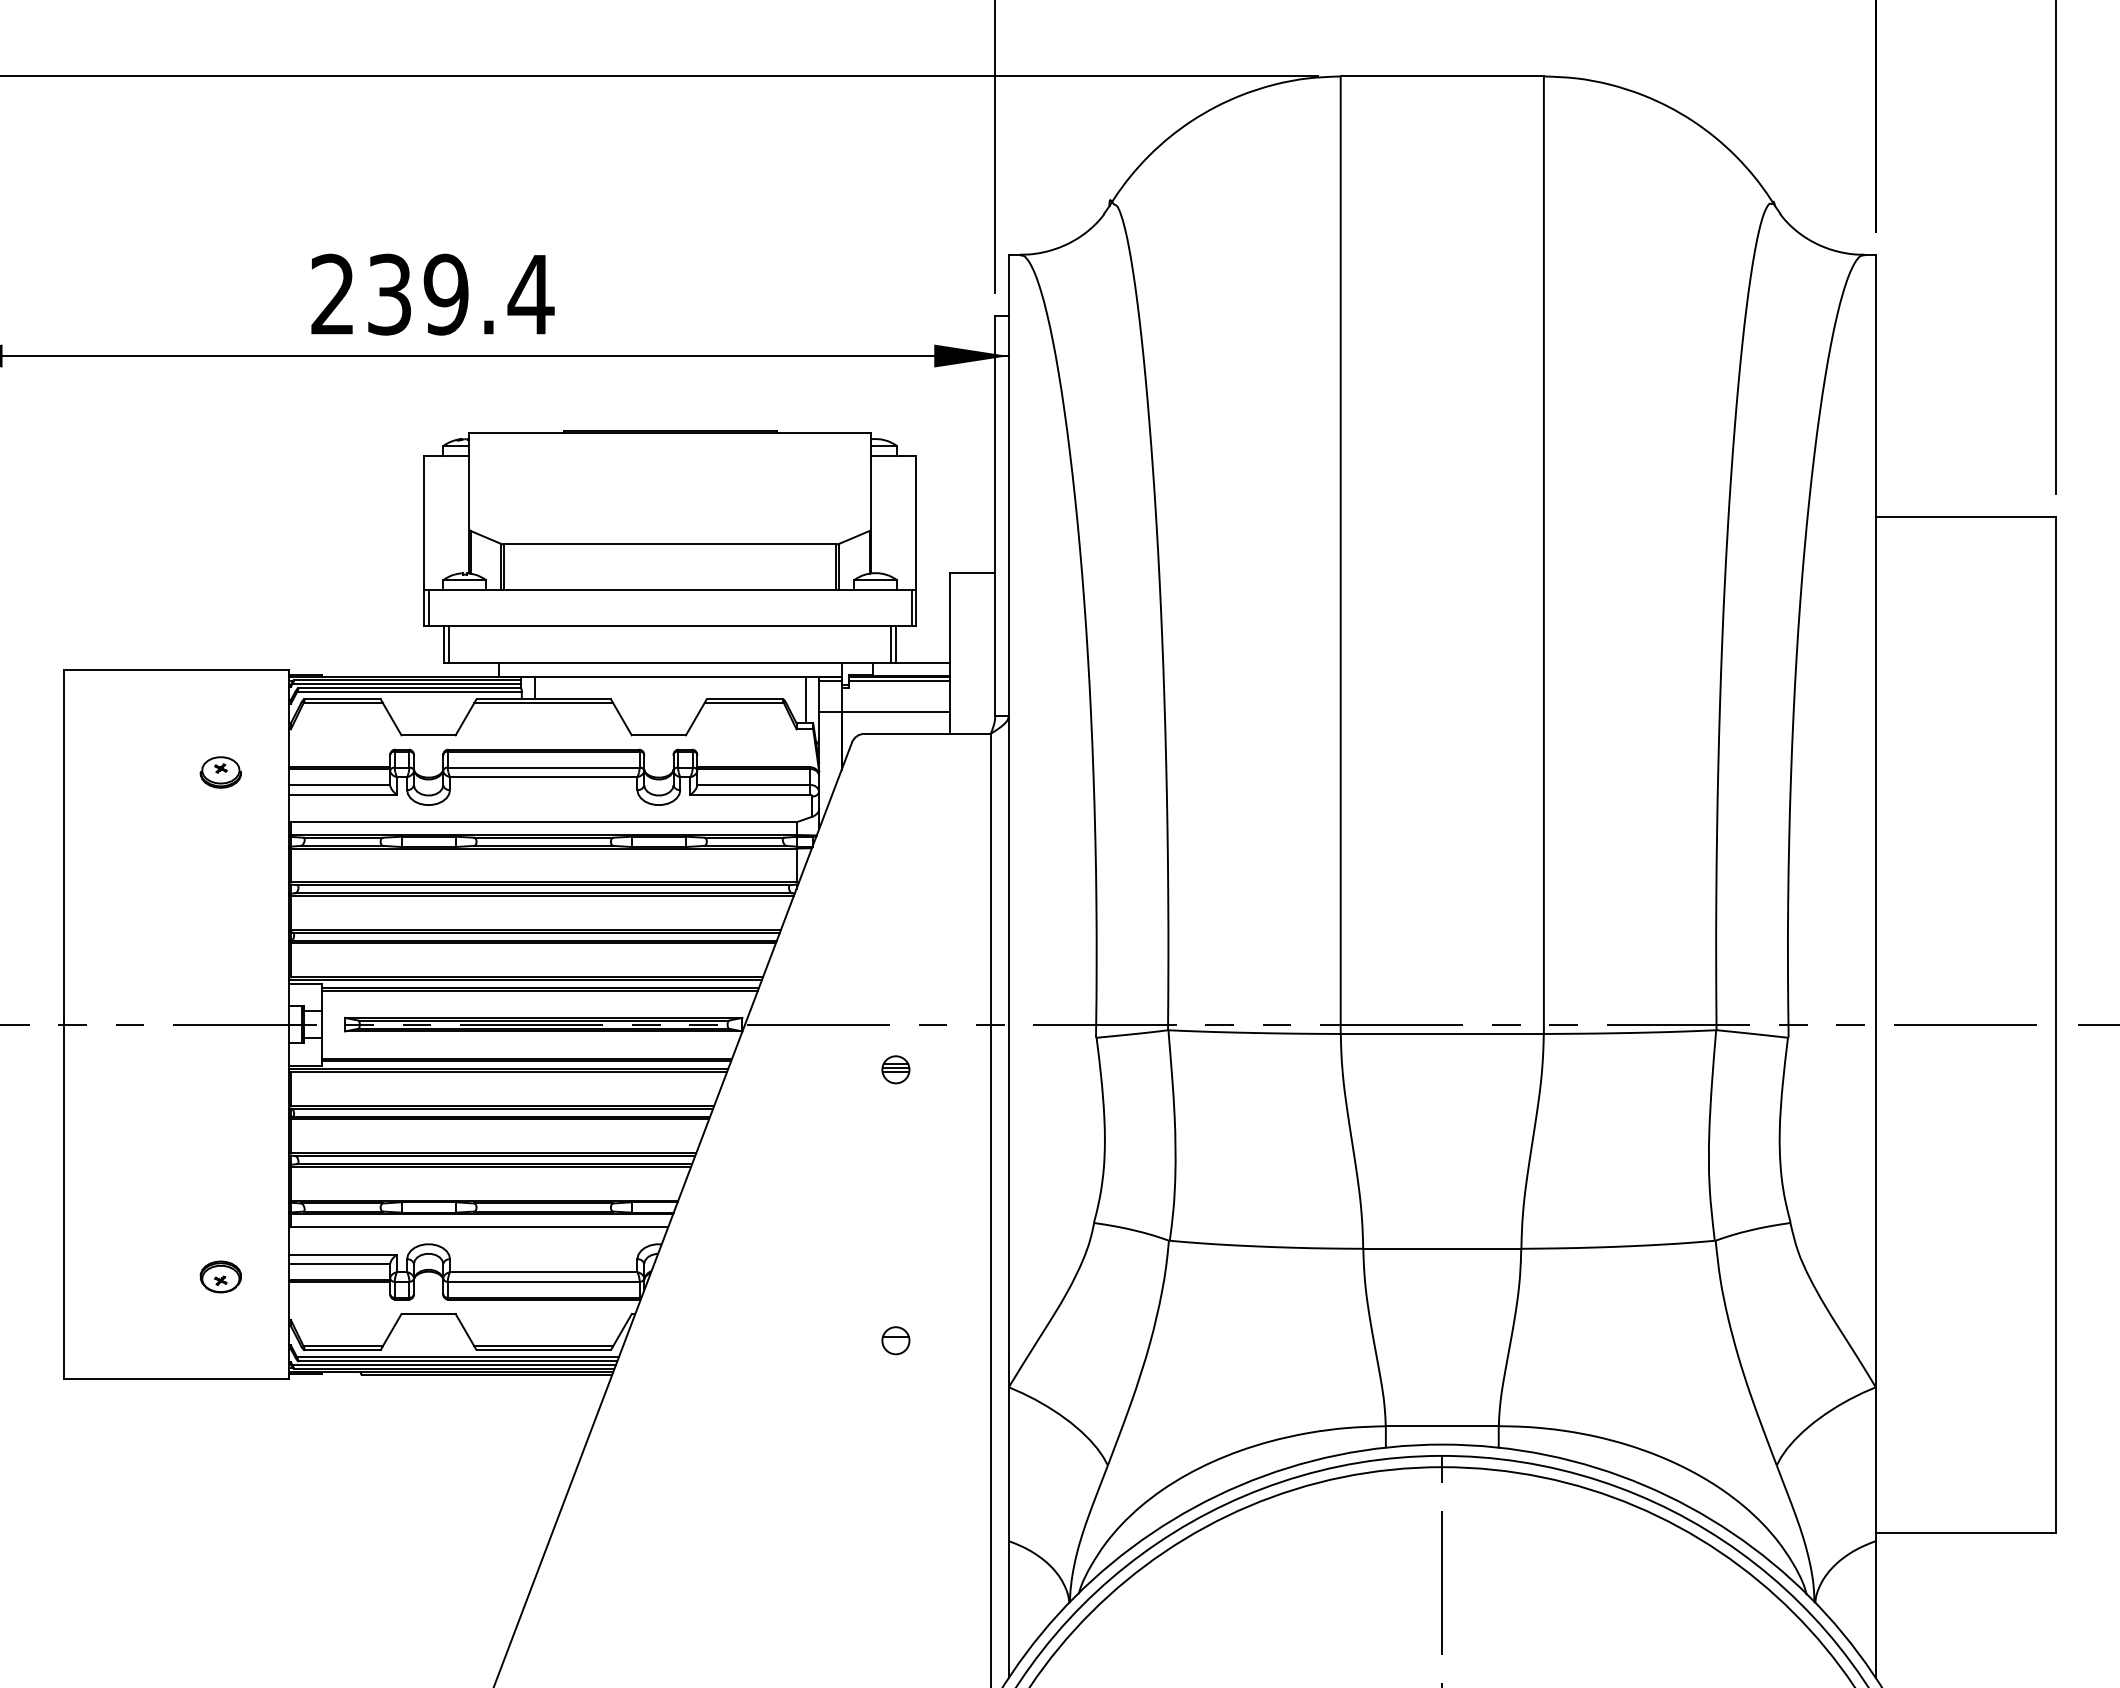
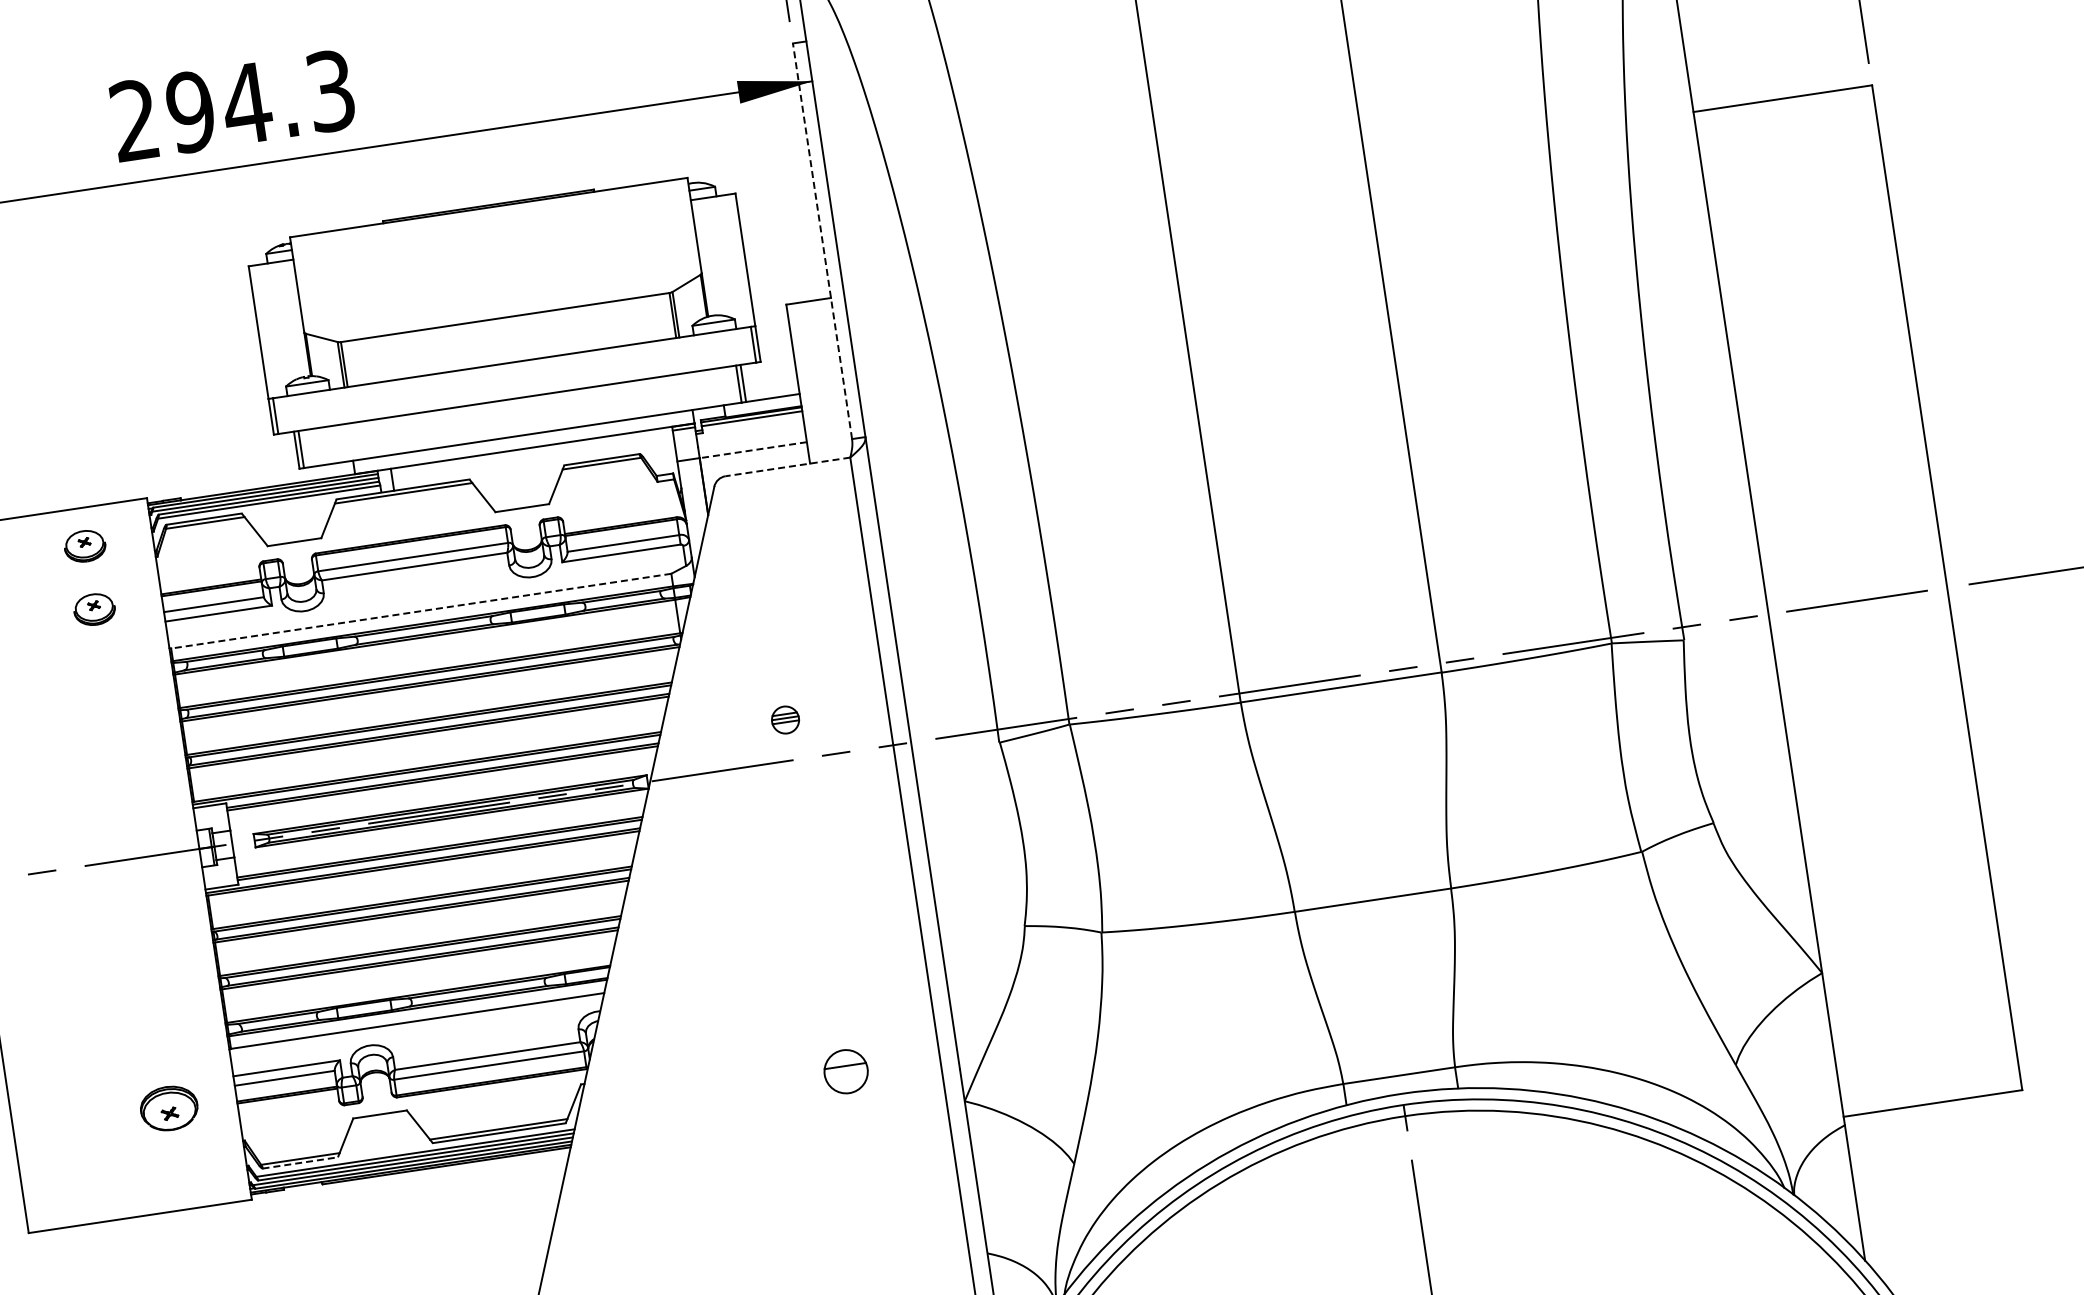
text: (460, 294) -> (260, 101), 239.4 -> 294.3
line: (995, 515) -> (822, 240), solid -> dashed
line: (805, 699) -> (661, 451), removed
part: (220, 708) -> (84, 546), added
line: (895, 712) -> (752, 450), solid -> dashed
line: (927, 733) -> (787, 466), solid -> dashed
line: (543, 822) -> (421, 611), solid -> dashed
part: (895, 1069) -> (785, 719), moved
part: (220, 1276) -> (168, 1108), size x1.4
part: (895, 1340) -> (845, 1071), size x1.6
line: (343, 1350) -> (301, 1163), solid -> dashed

